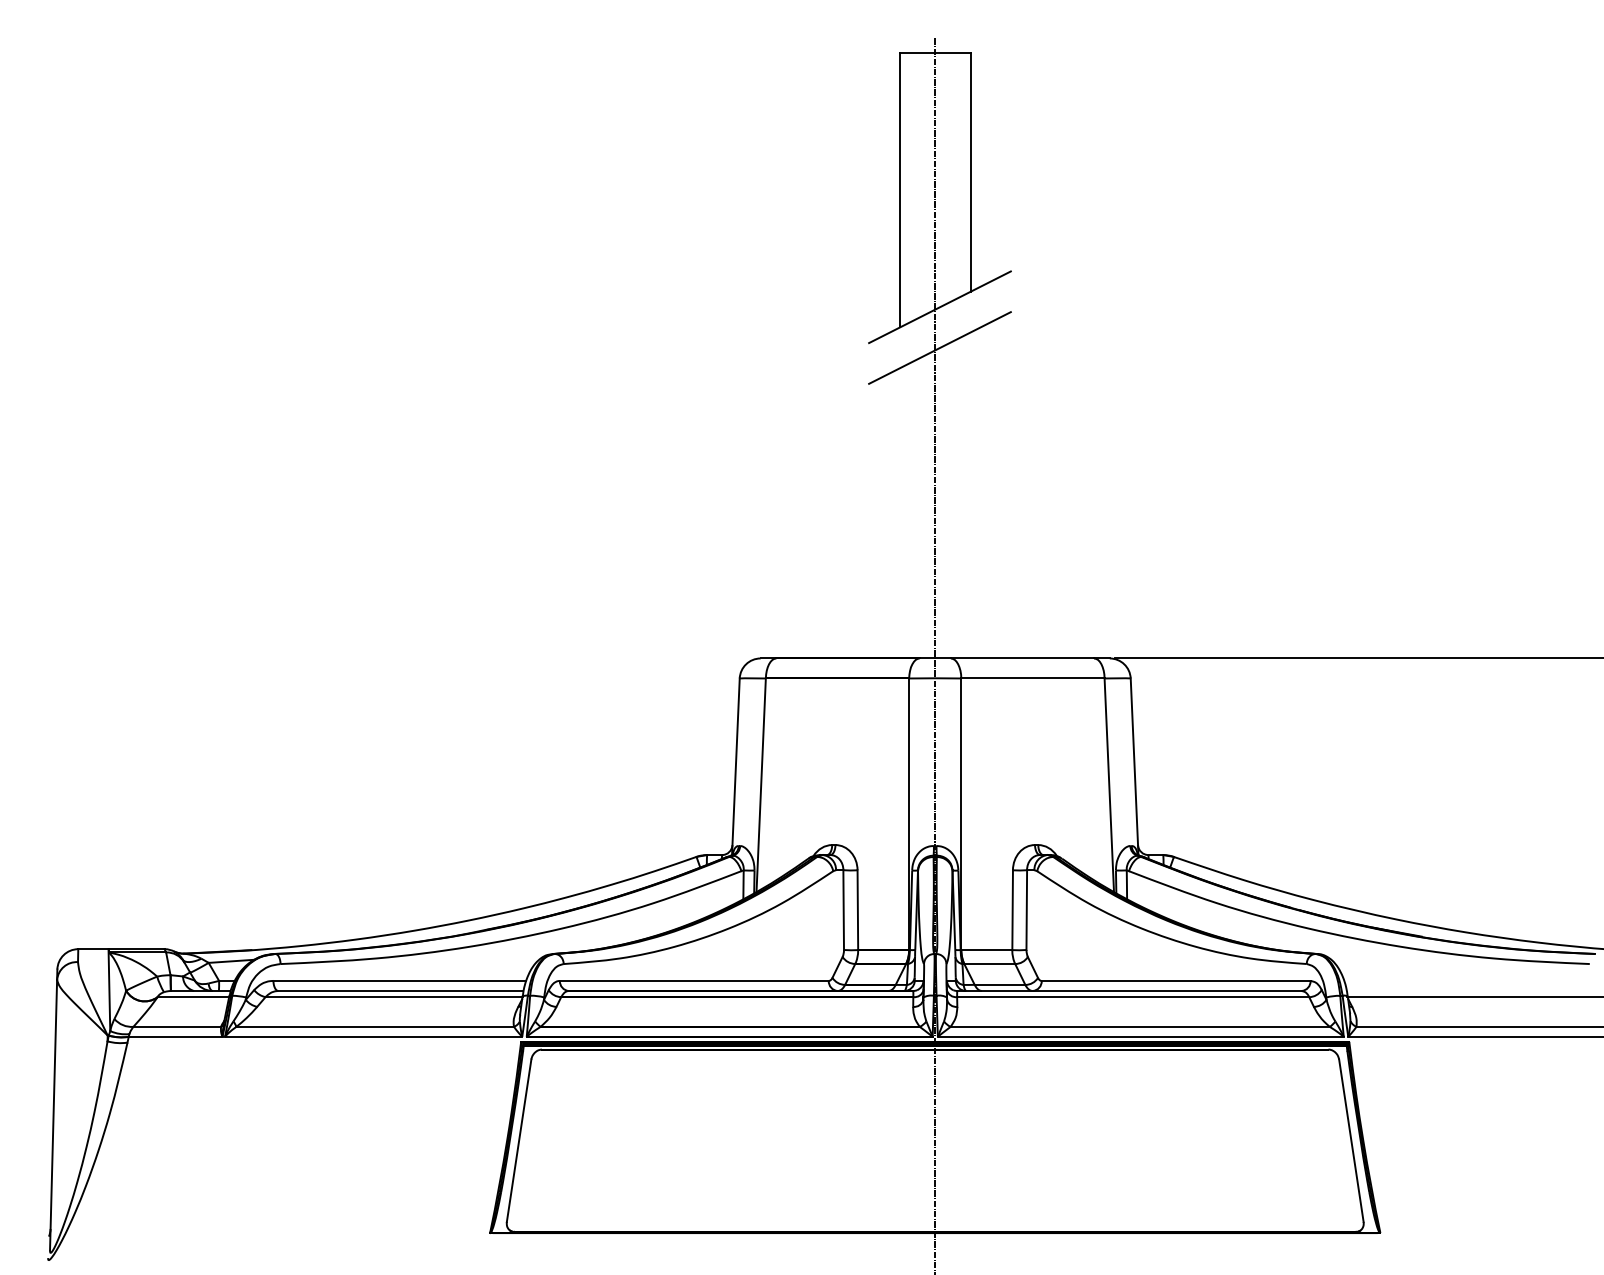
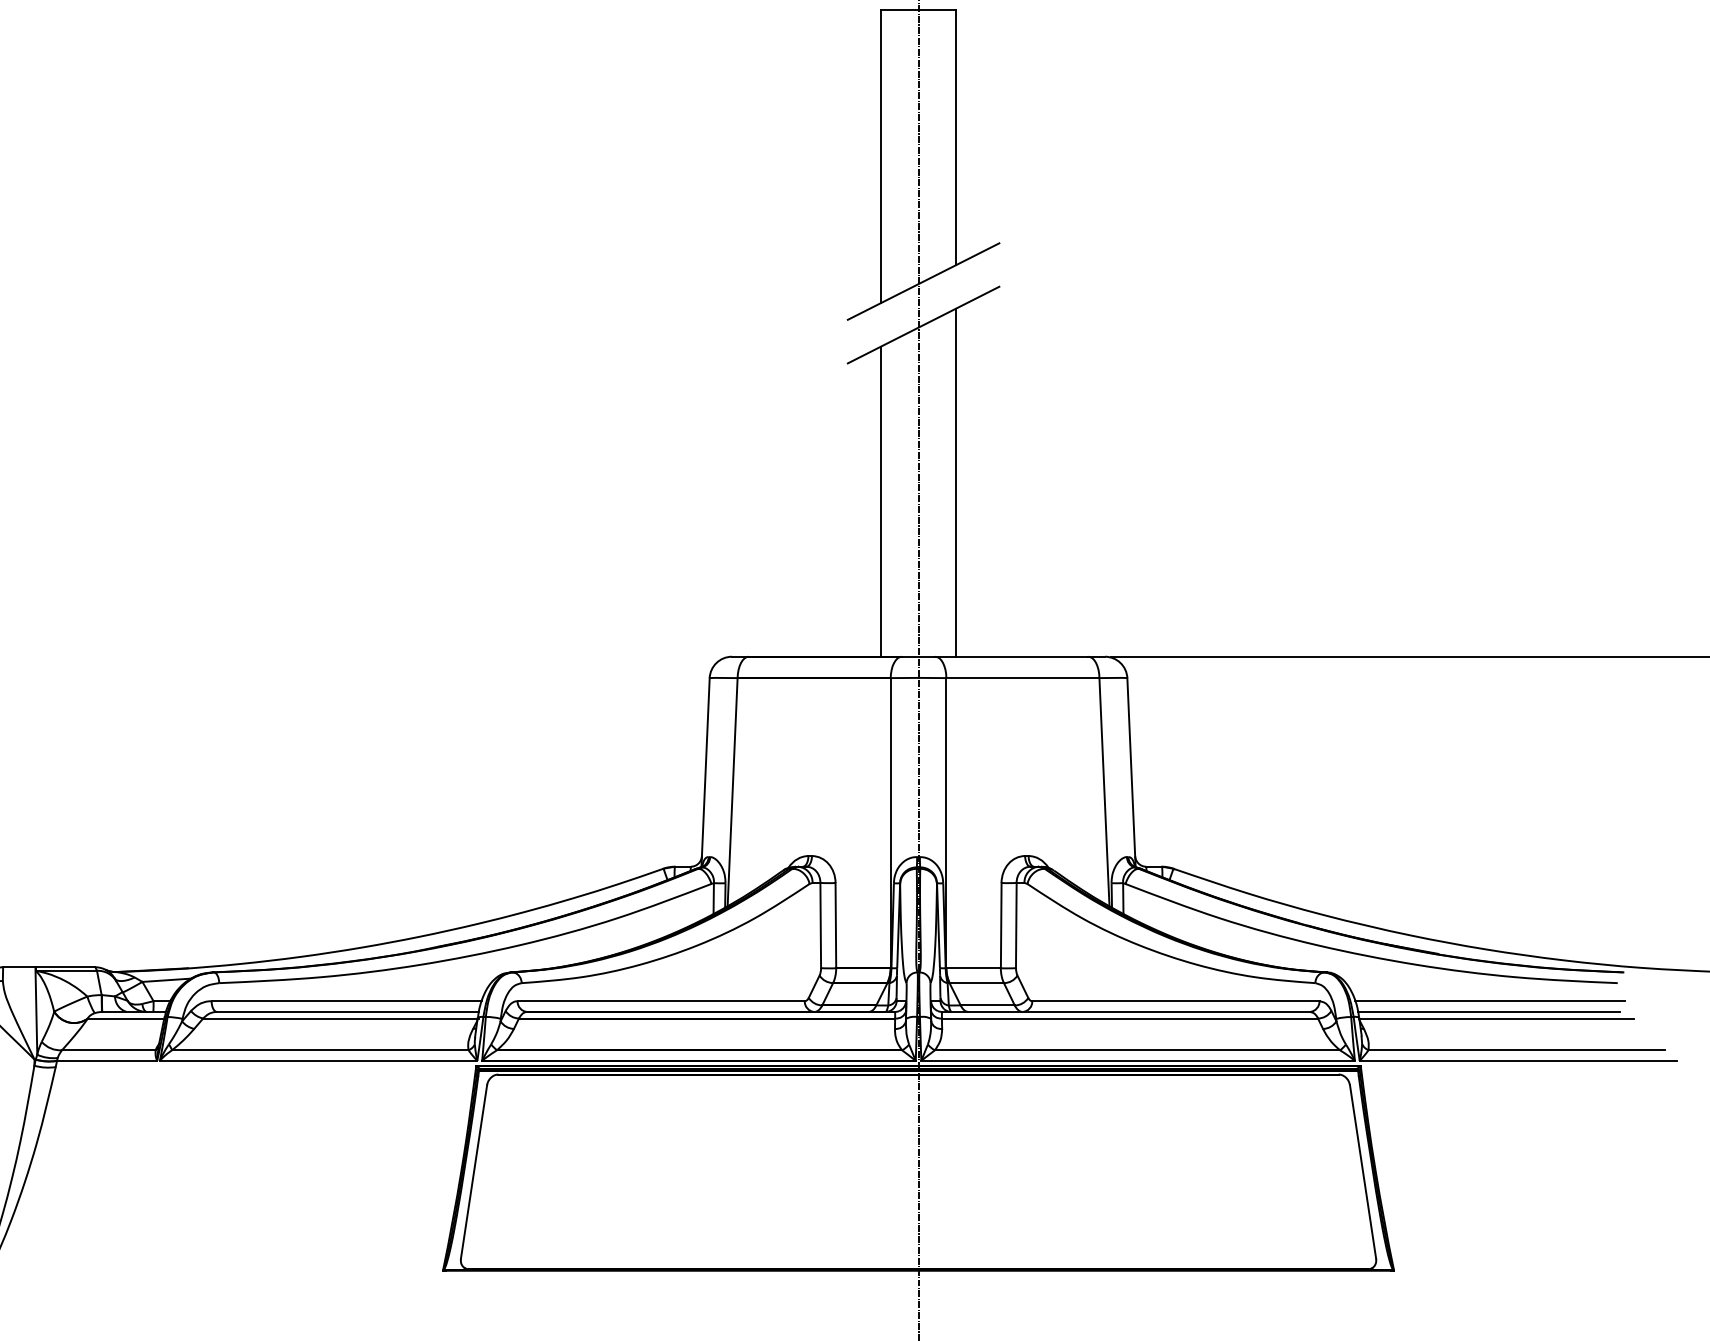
line: (970, 495) -> (956, 482), added
line: (899, 513) -> (880, 501), added
line: (1470, 980) -> (1490, 1000), added
line: (1469, 991) -> (1489, 1012), added

